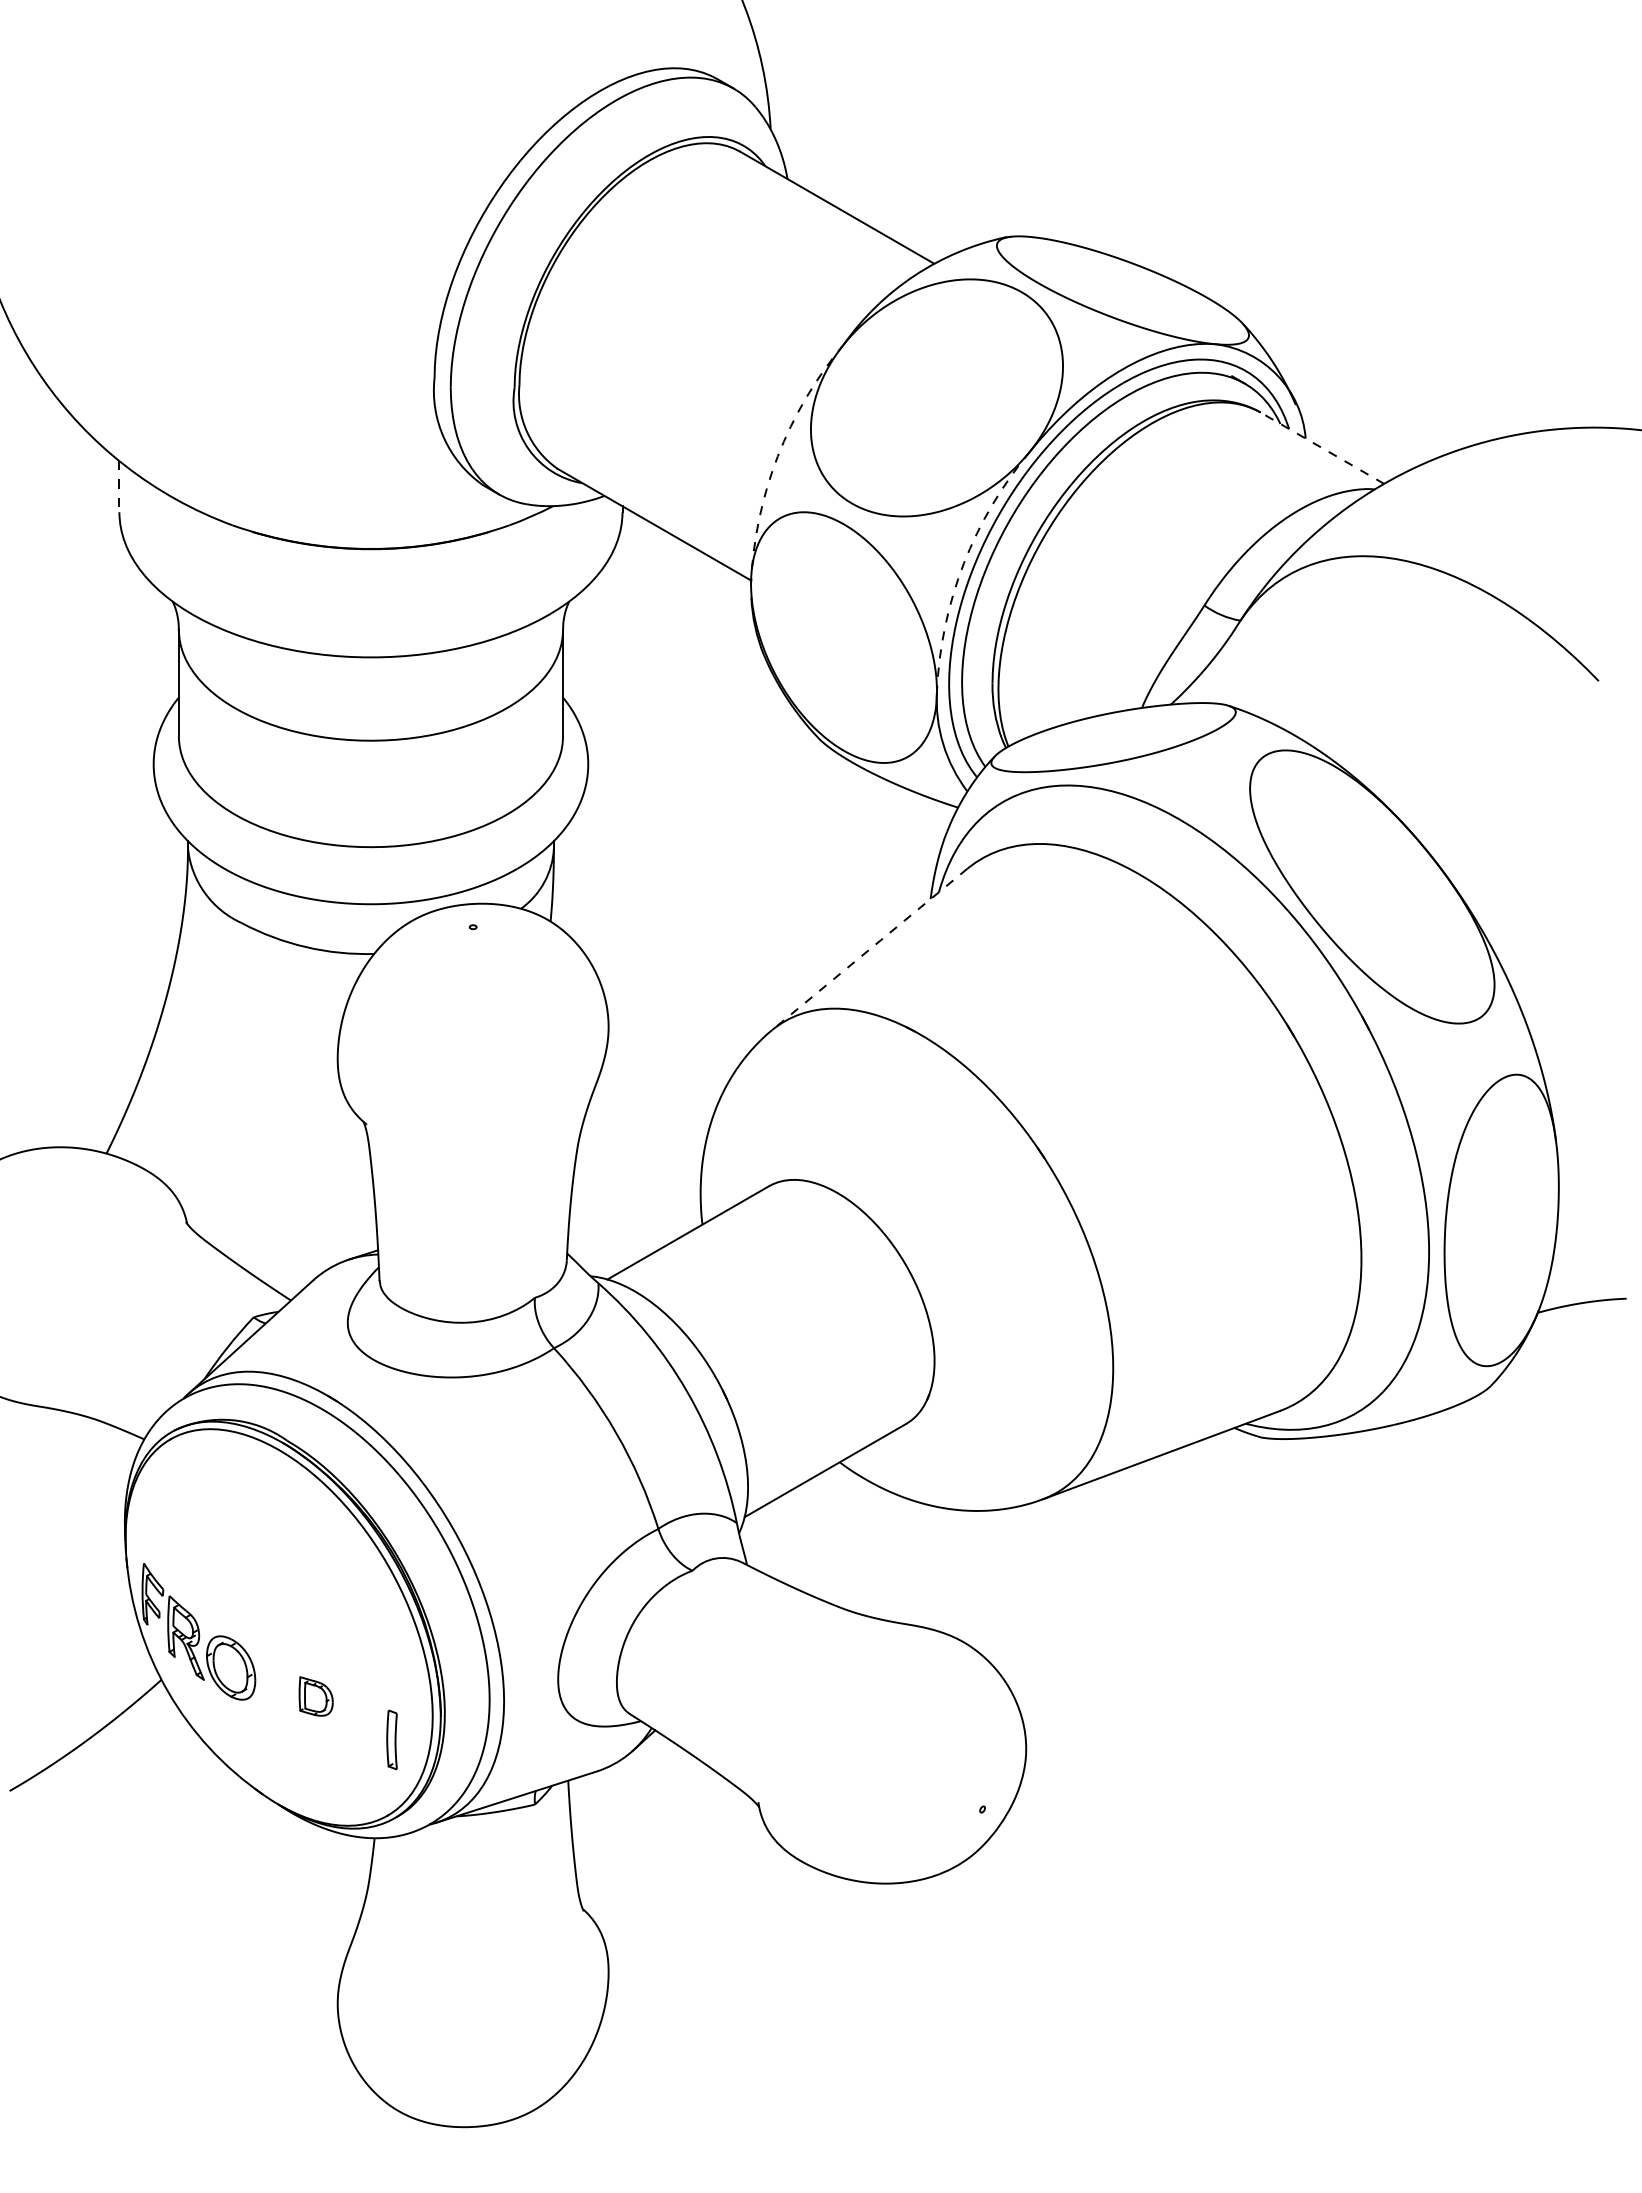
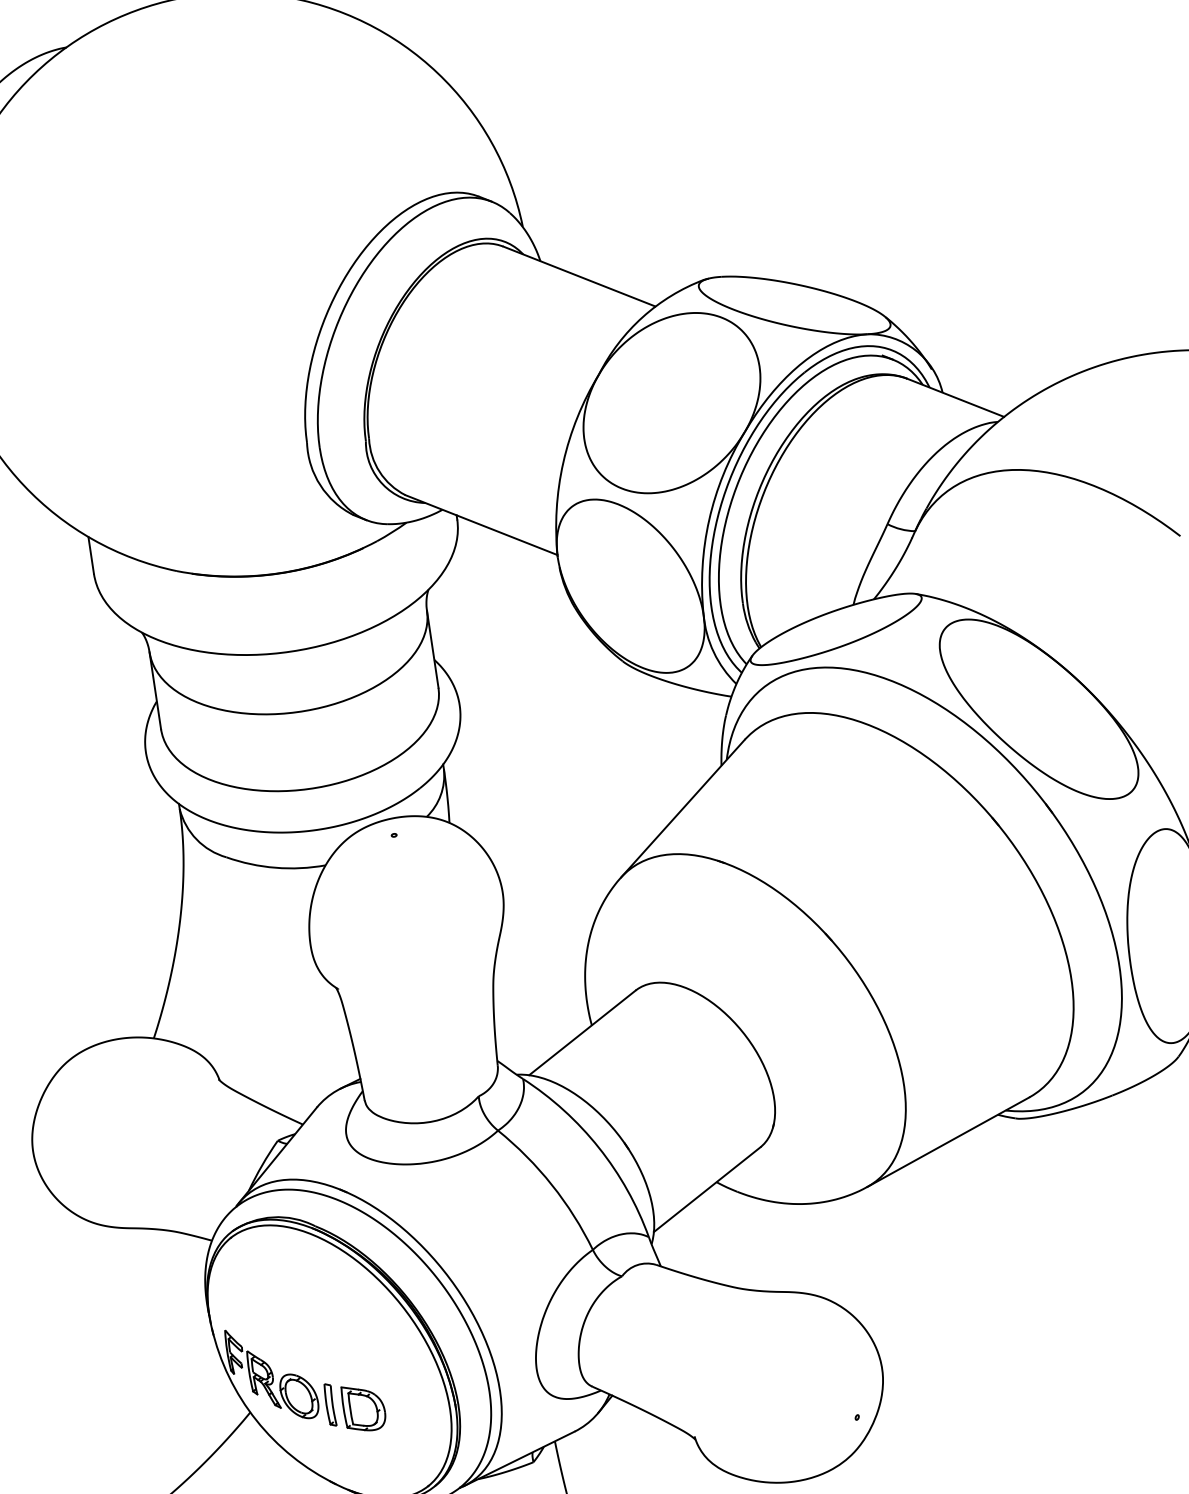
line: (1322, 447) -> (955, 397), dashed -> solid
arc: (777, 456) -> (563, 462), dashed -> solid
line: (119, 486) -> (91, 555), dashed -> solid
arc: (963, 563) -> (708, 519), dashed -> solid
line: (869, 949) -> (682, 808), dashed -> solid
part: (315, 1696) -> (363, 1407), size x1.67
part: (391, 1739) -> (329, 1404), moved

